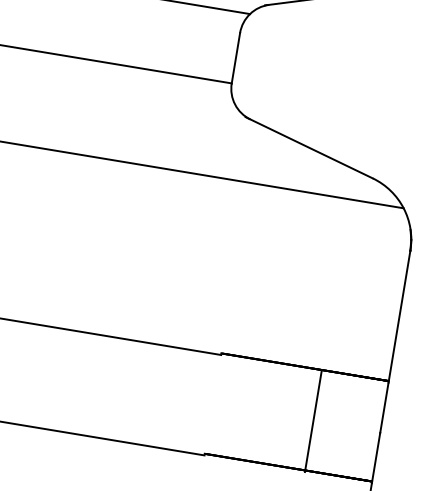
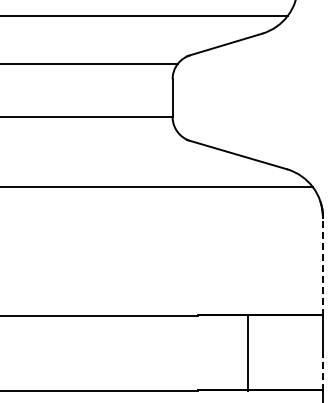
line: (400, 316) -> (323, 266), solid -> dashed
line: (312, 421) -> (247, 353), moved
line: (376, 457) -> (323, 372), solid -> dashed

